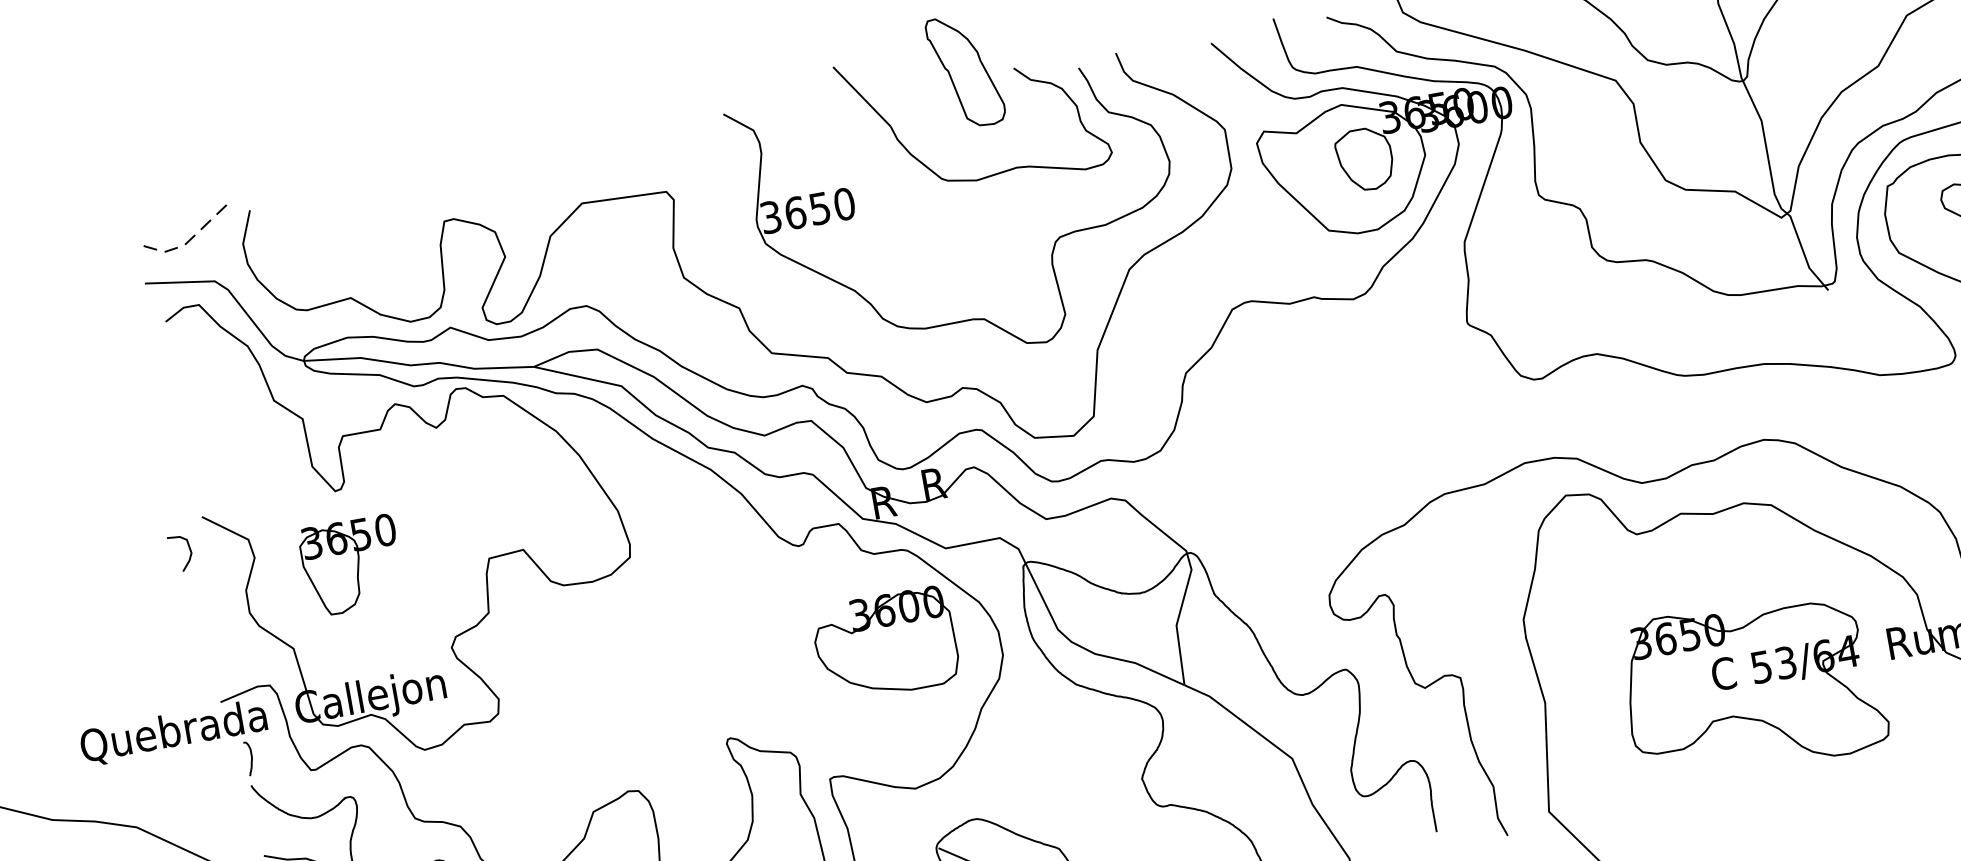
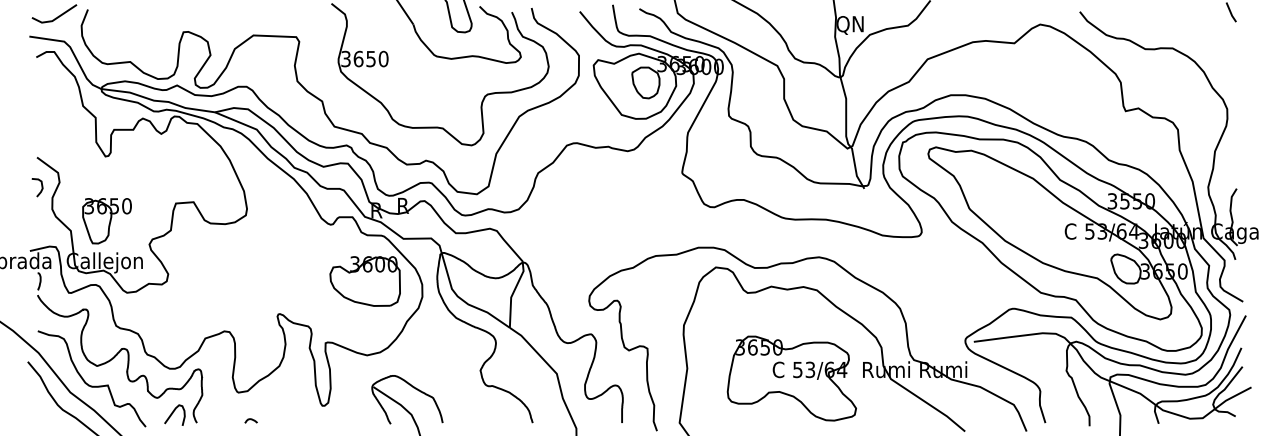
line: (186, 243) -> (53, 20), dashed -> solid
curve: (188, 551) -> (41, 187), moved
part: (350, 567) -> (106, 221), moved

